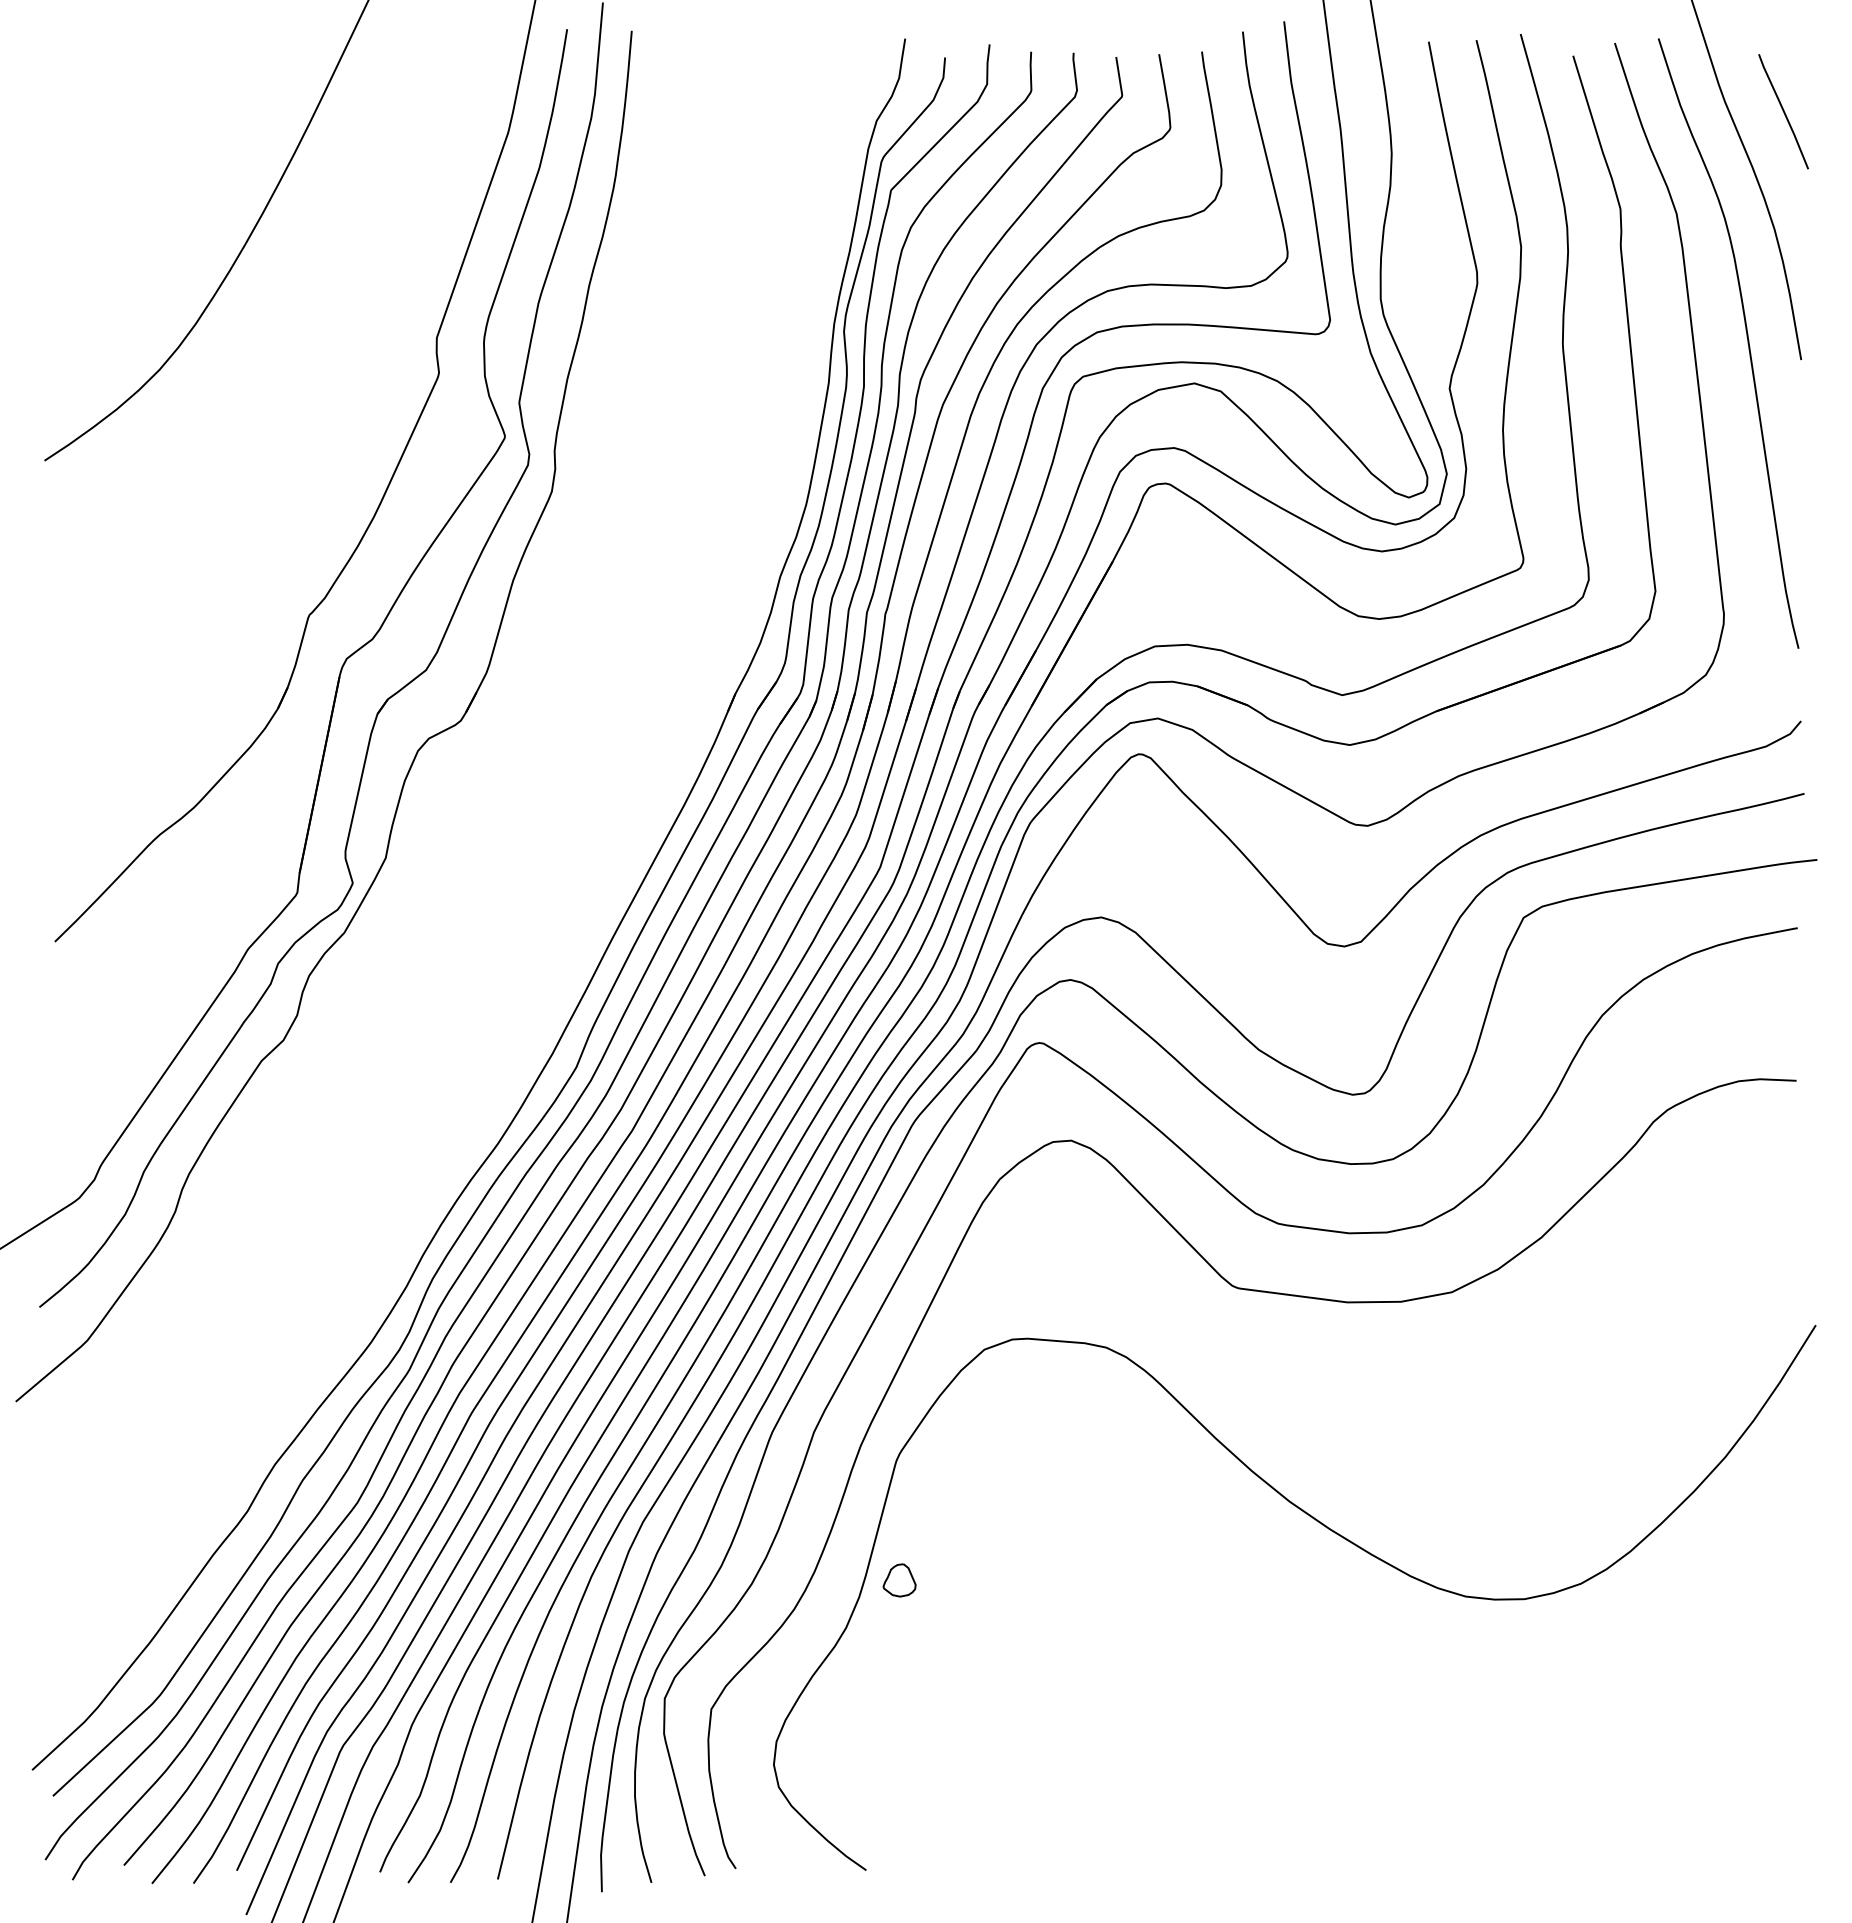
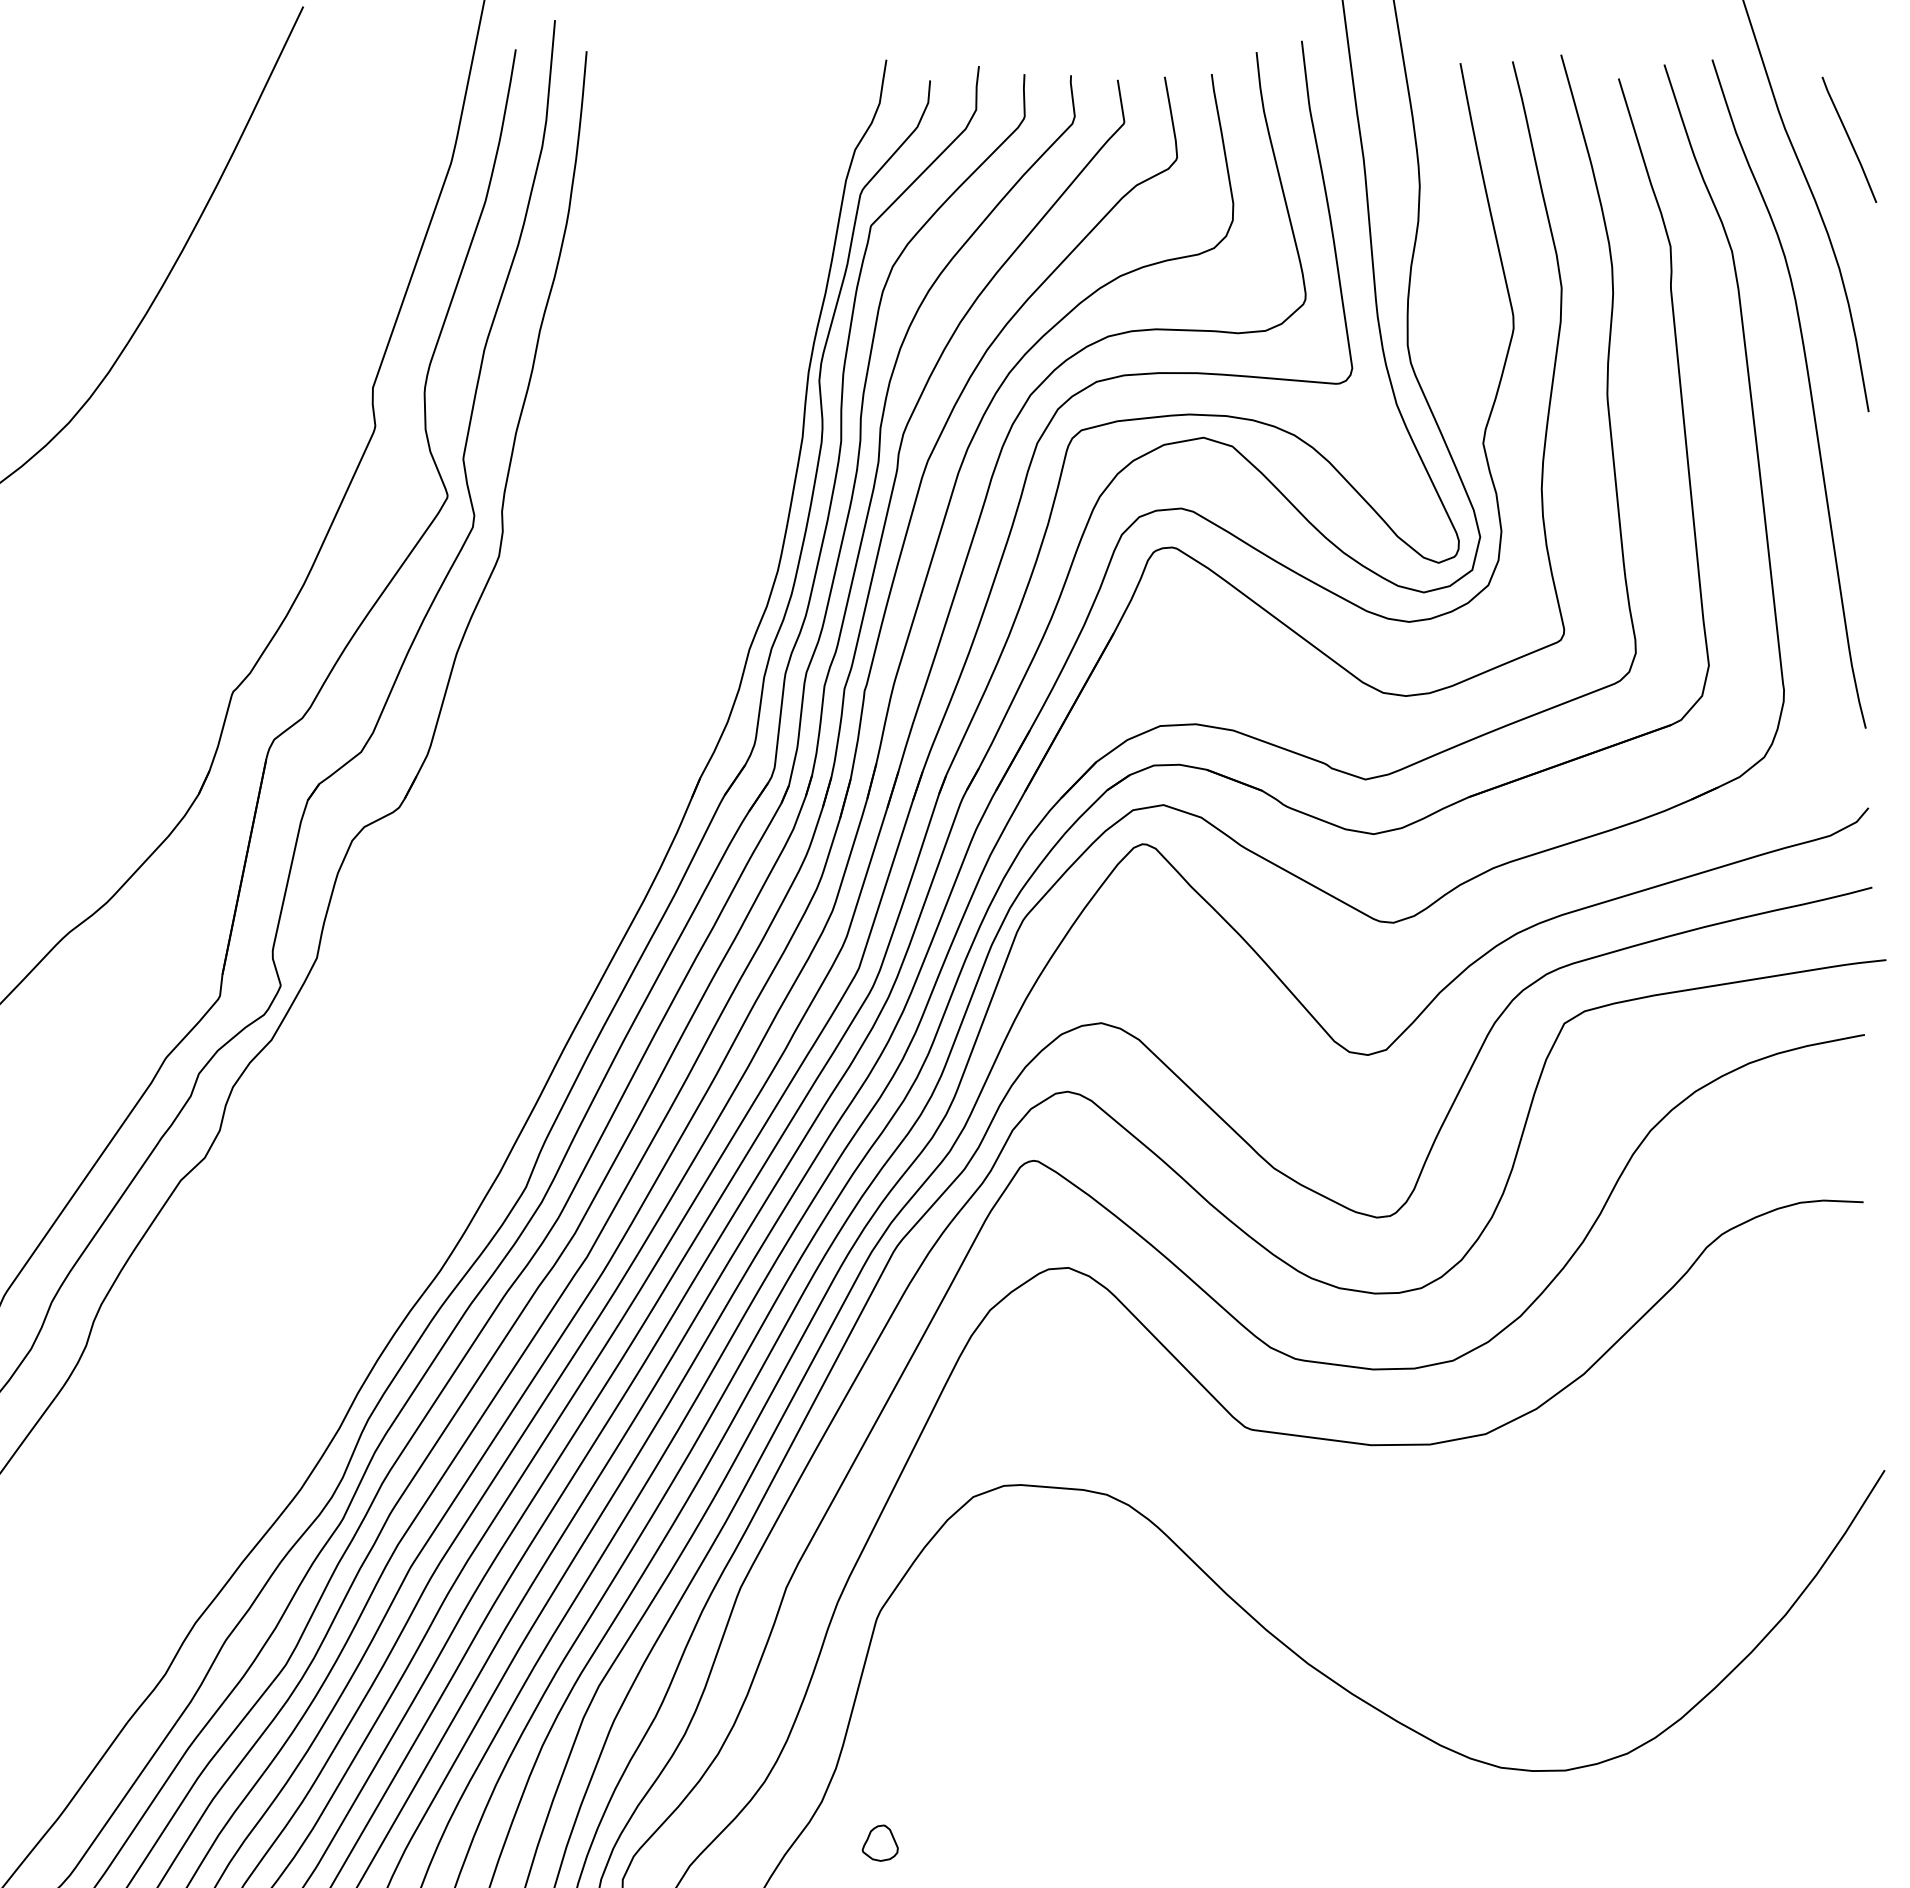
part: (899, 1580) -> (880, 1843), moved

